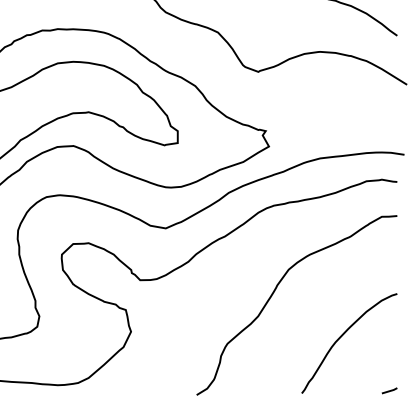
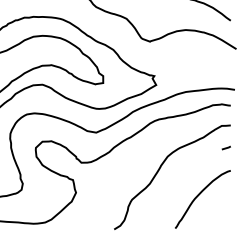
line: (388, 389) -> (225, 147), moved

